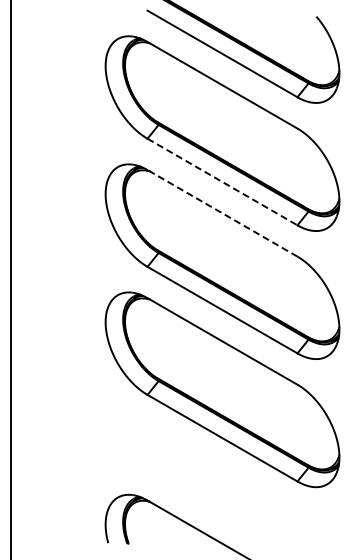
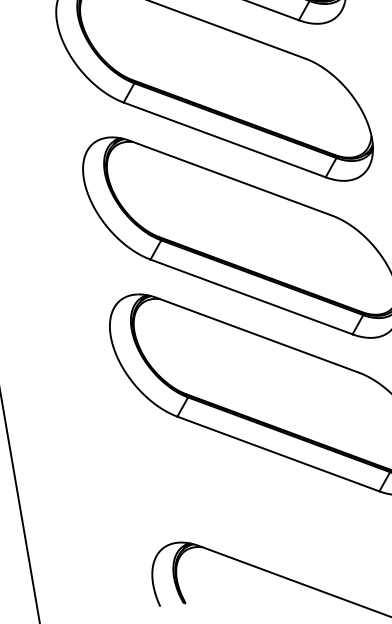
line: (222, 182) -> (224, 140), dashed -> solid
line: (222, 213) -> (231, 178), dashed -> solid

